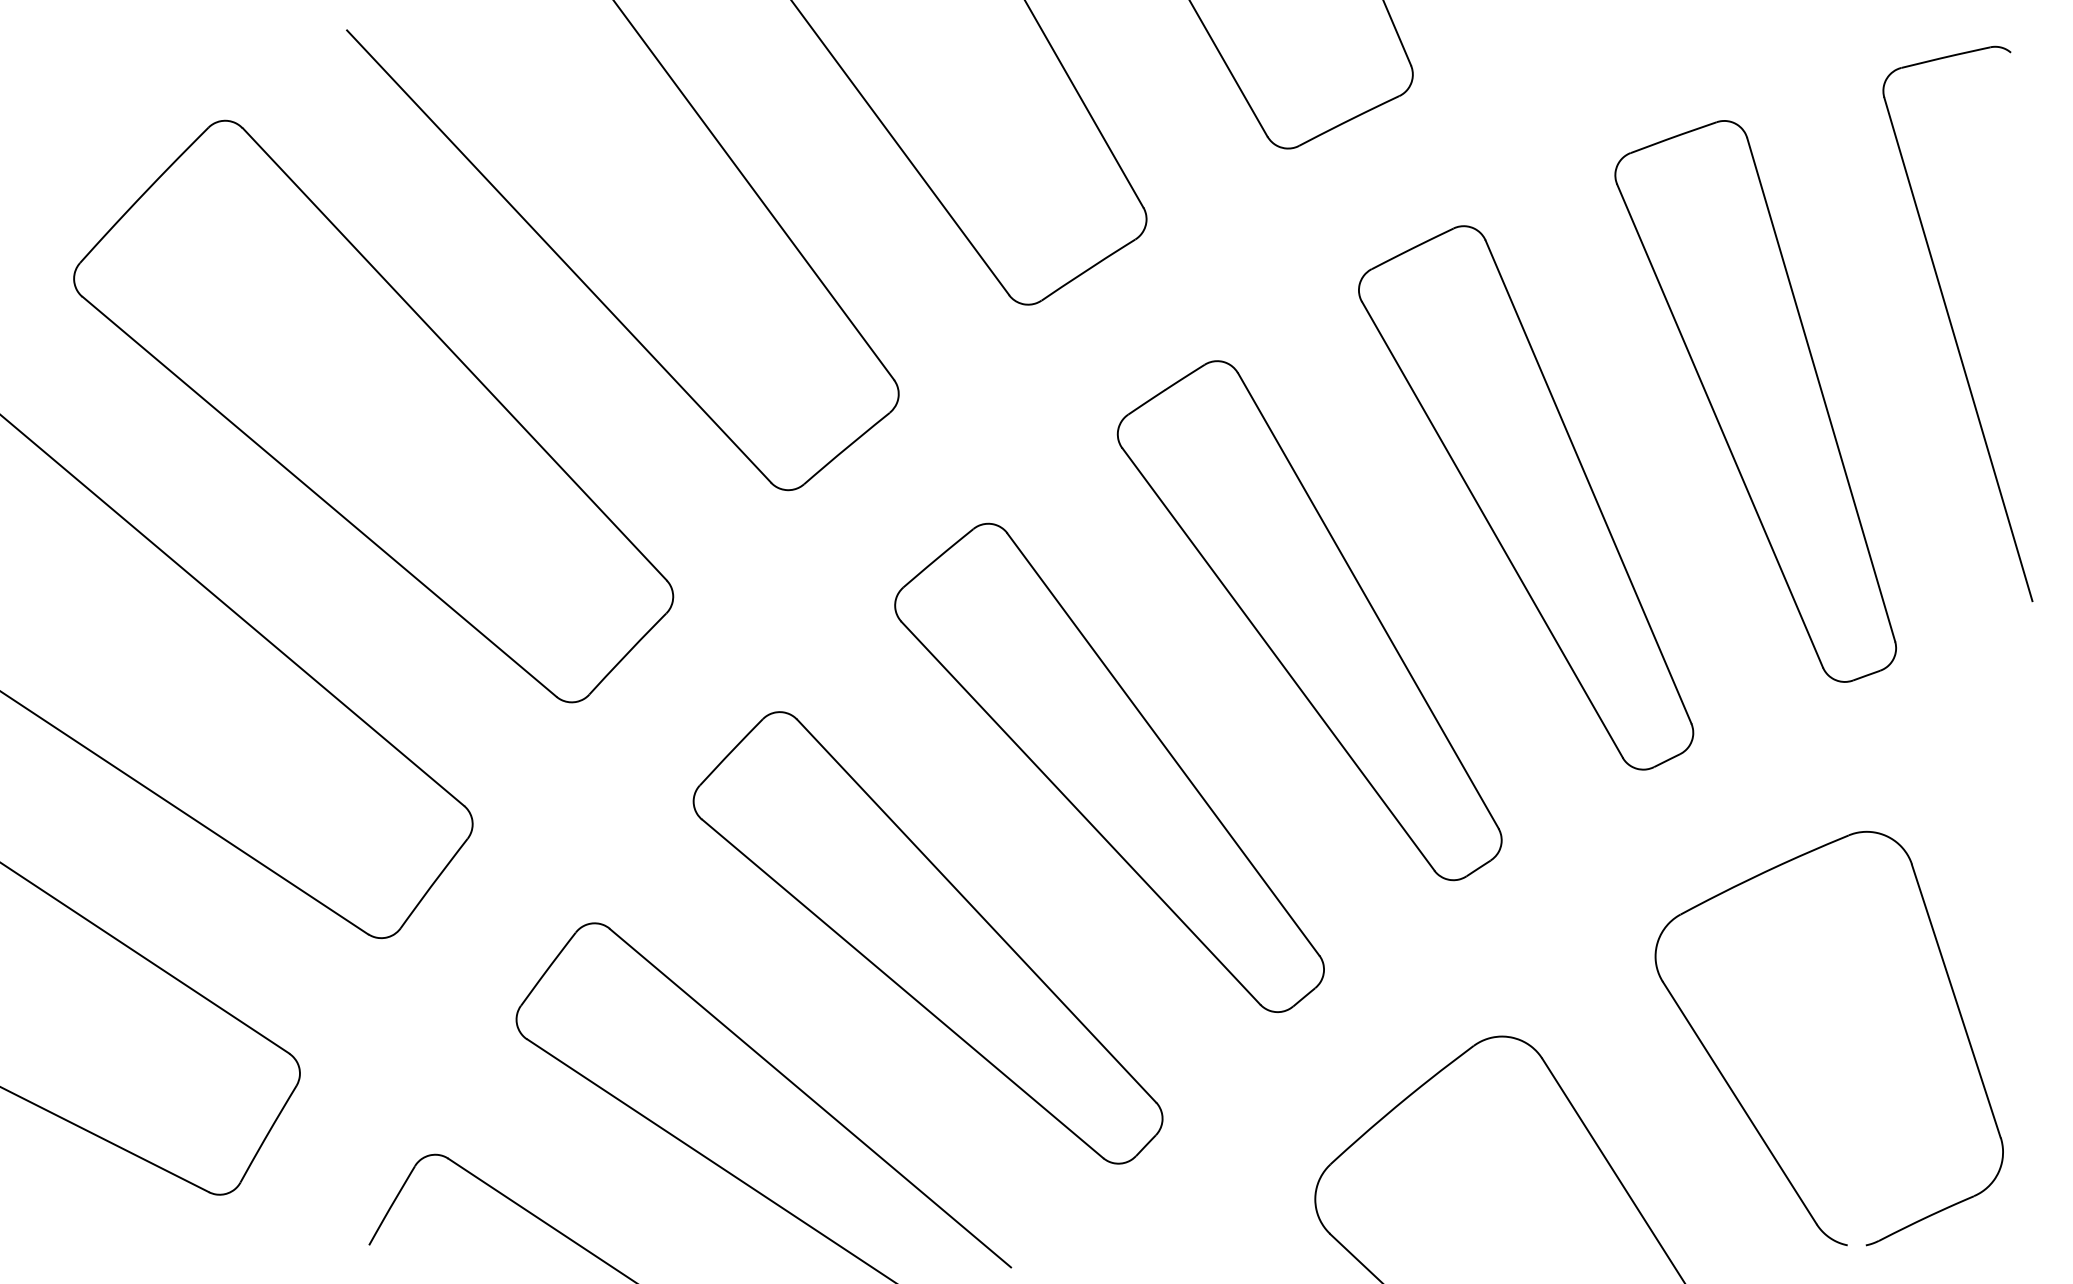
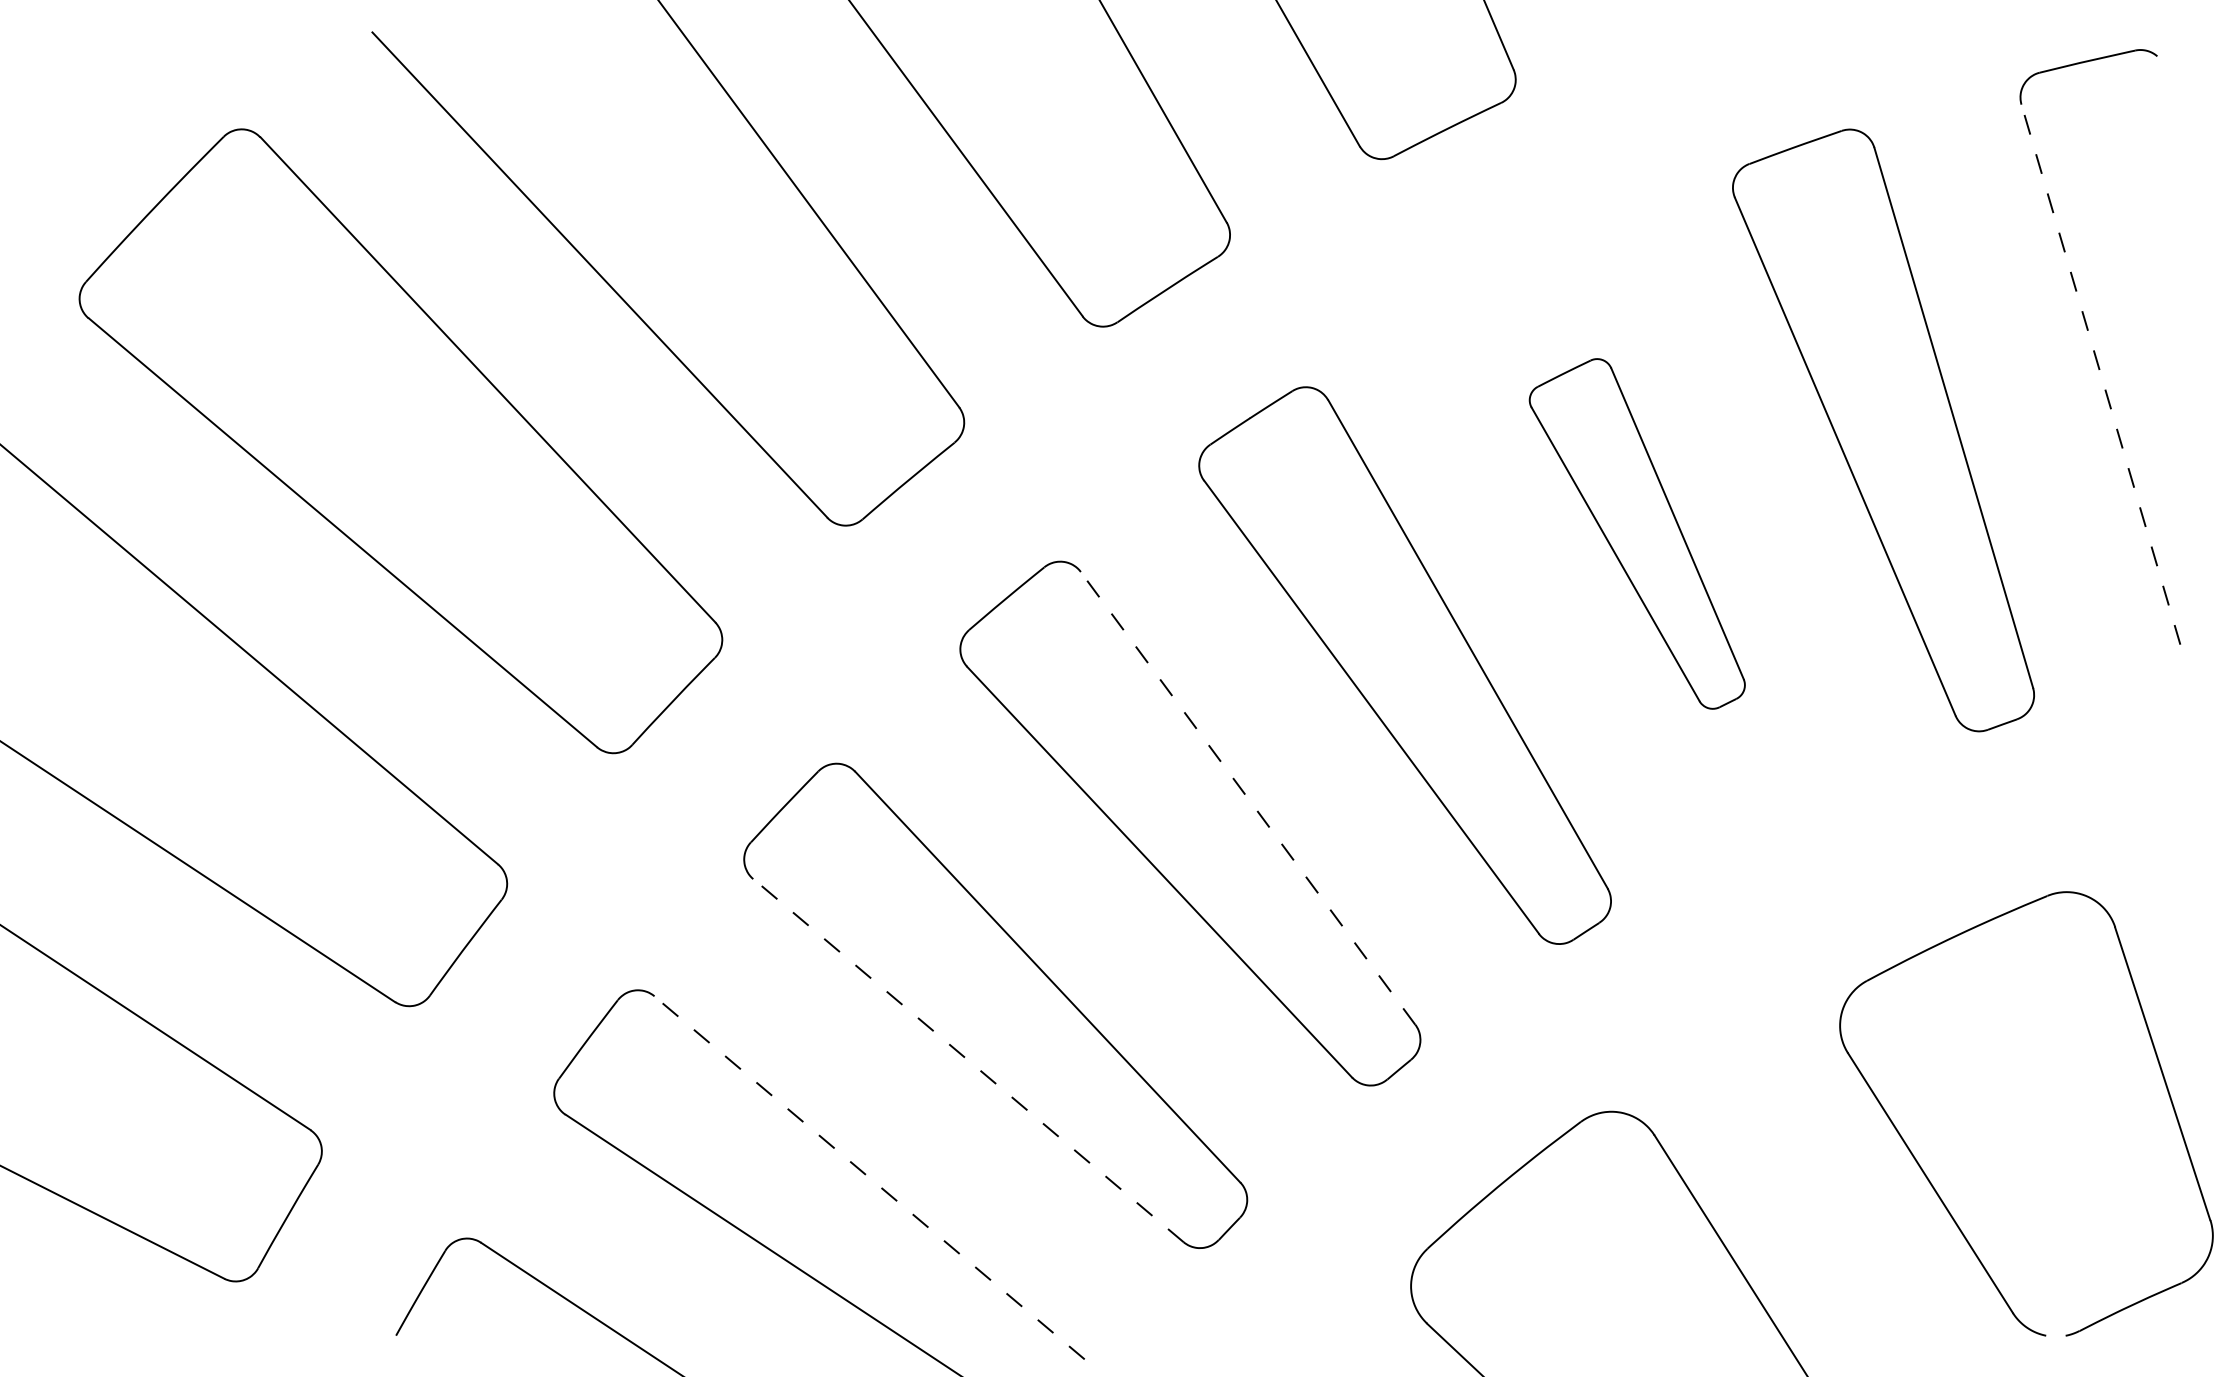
line: (1957, 349) -> (2100, 374), solid -> dashed
part: (1526, 497) -> (1637, 533), size x0.6
line: (1162, 744) -> (1247, 798), solid -> dashed
line: (902, 988) -> (968, 1060), solid -> dashed
part: (1736, 1095) -> (1926, 1174), moved
line: (810, 1097) -> (869, 1177), solid -> dashed

